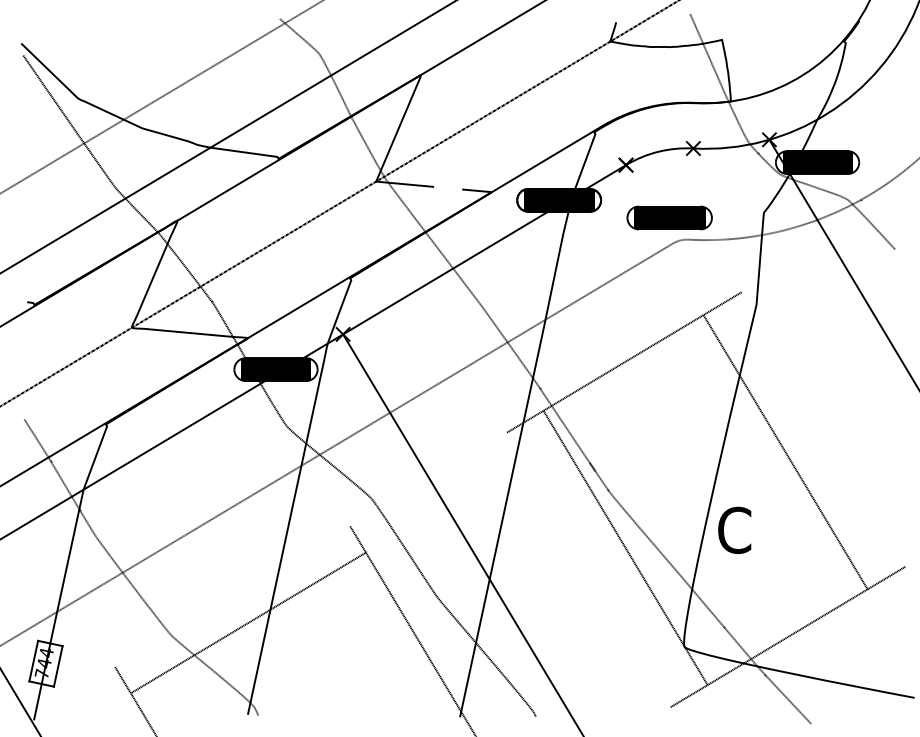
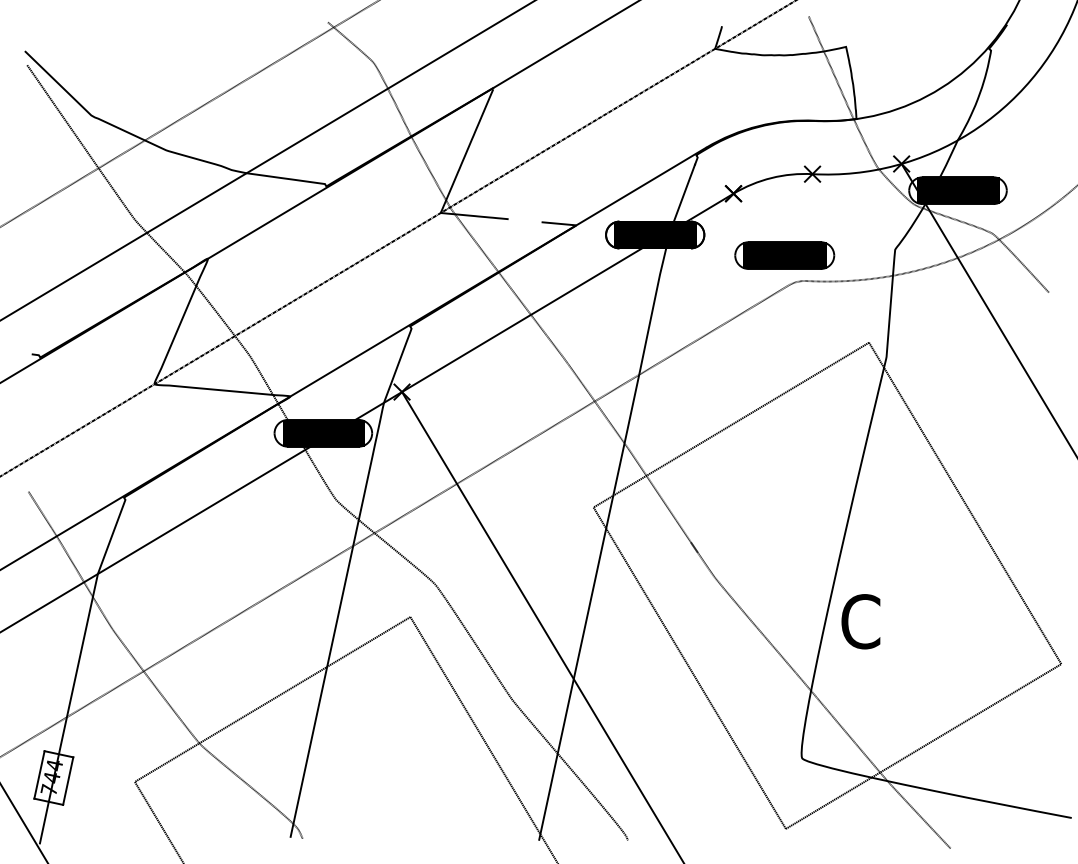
line: (785, 452) -> (964, 503), moved
line: (625, 547) -> (689, 667), moved
line: (248, 622) -> (272, 699), moved

